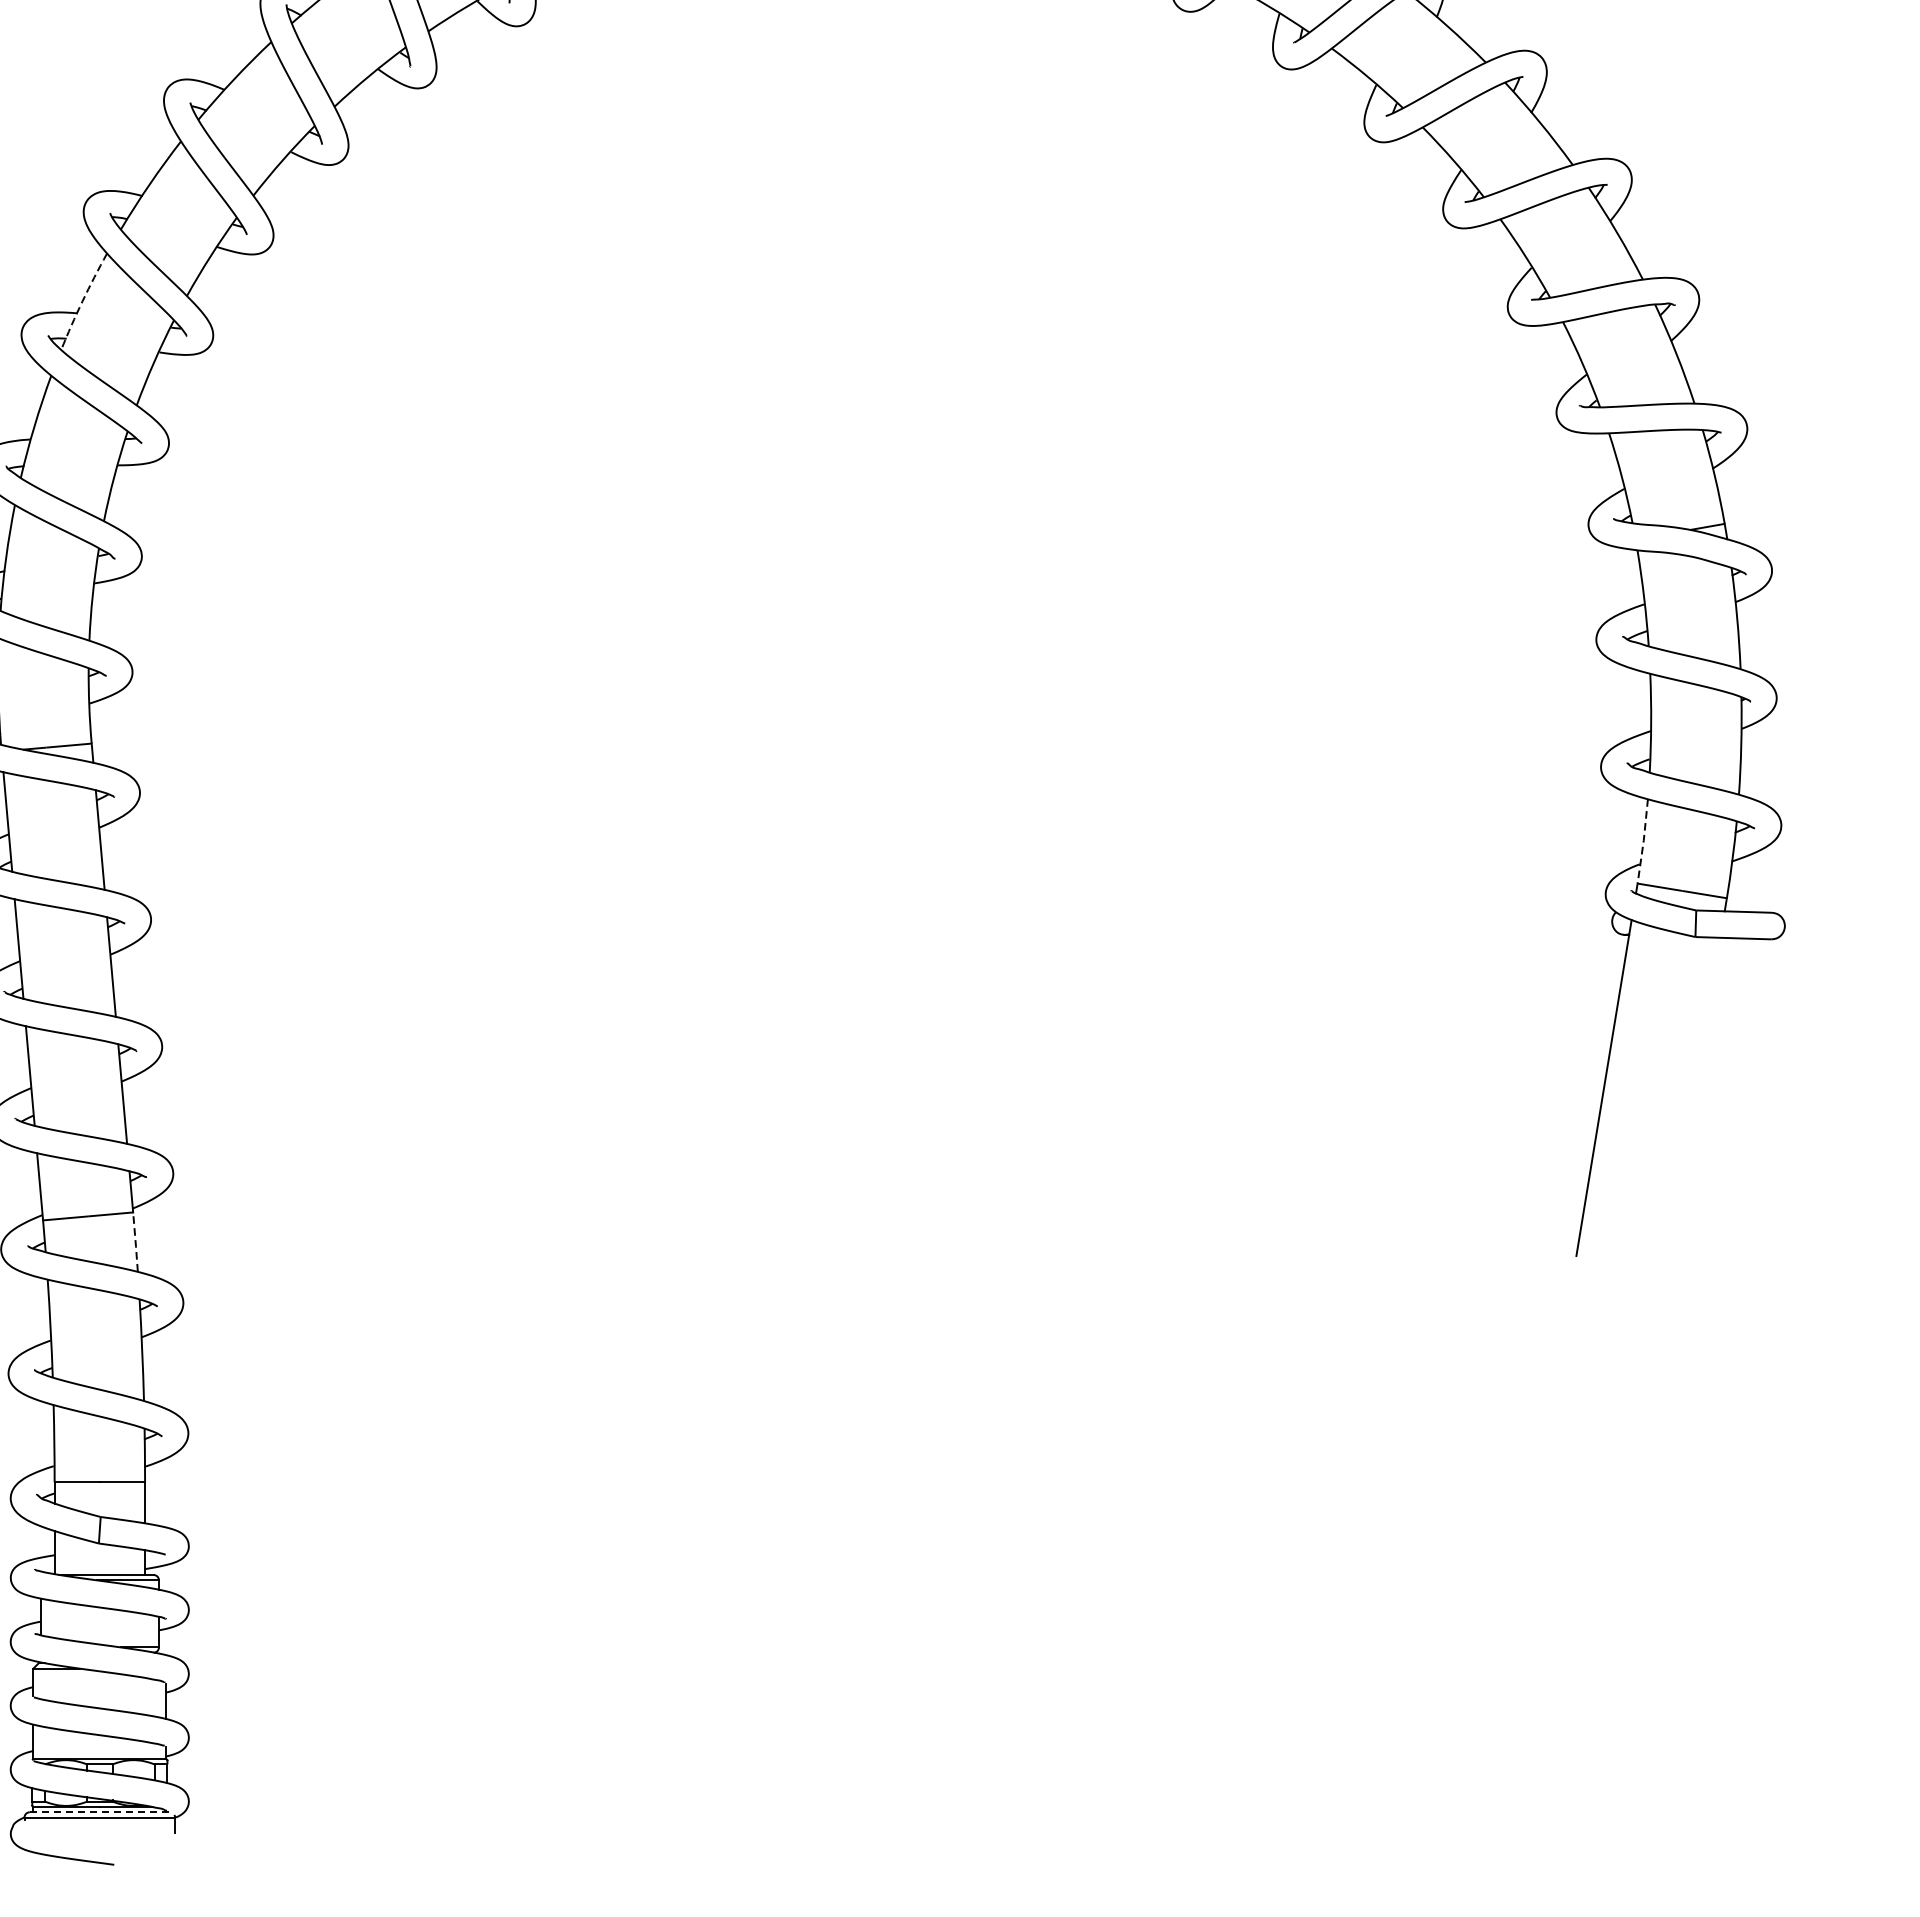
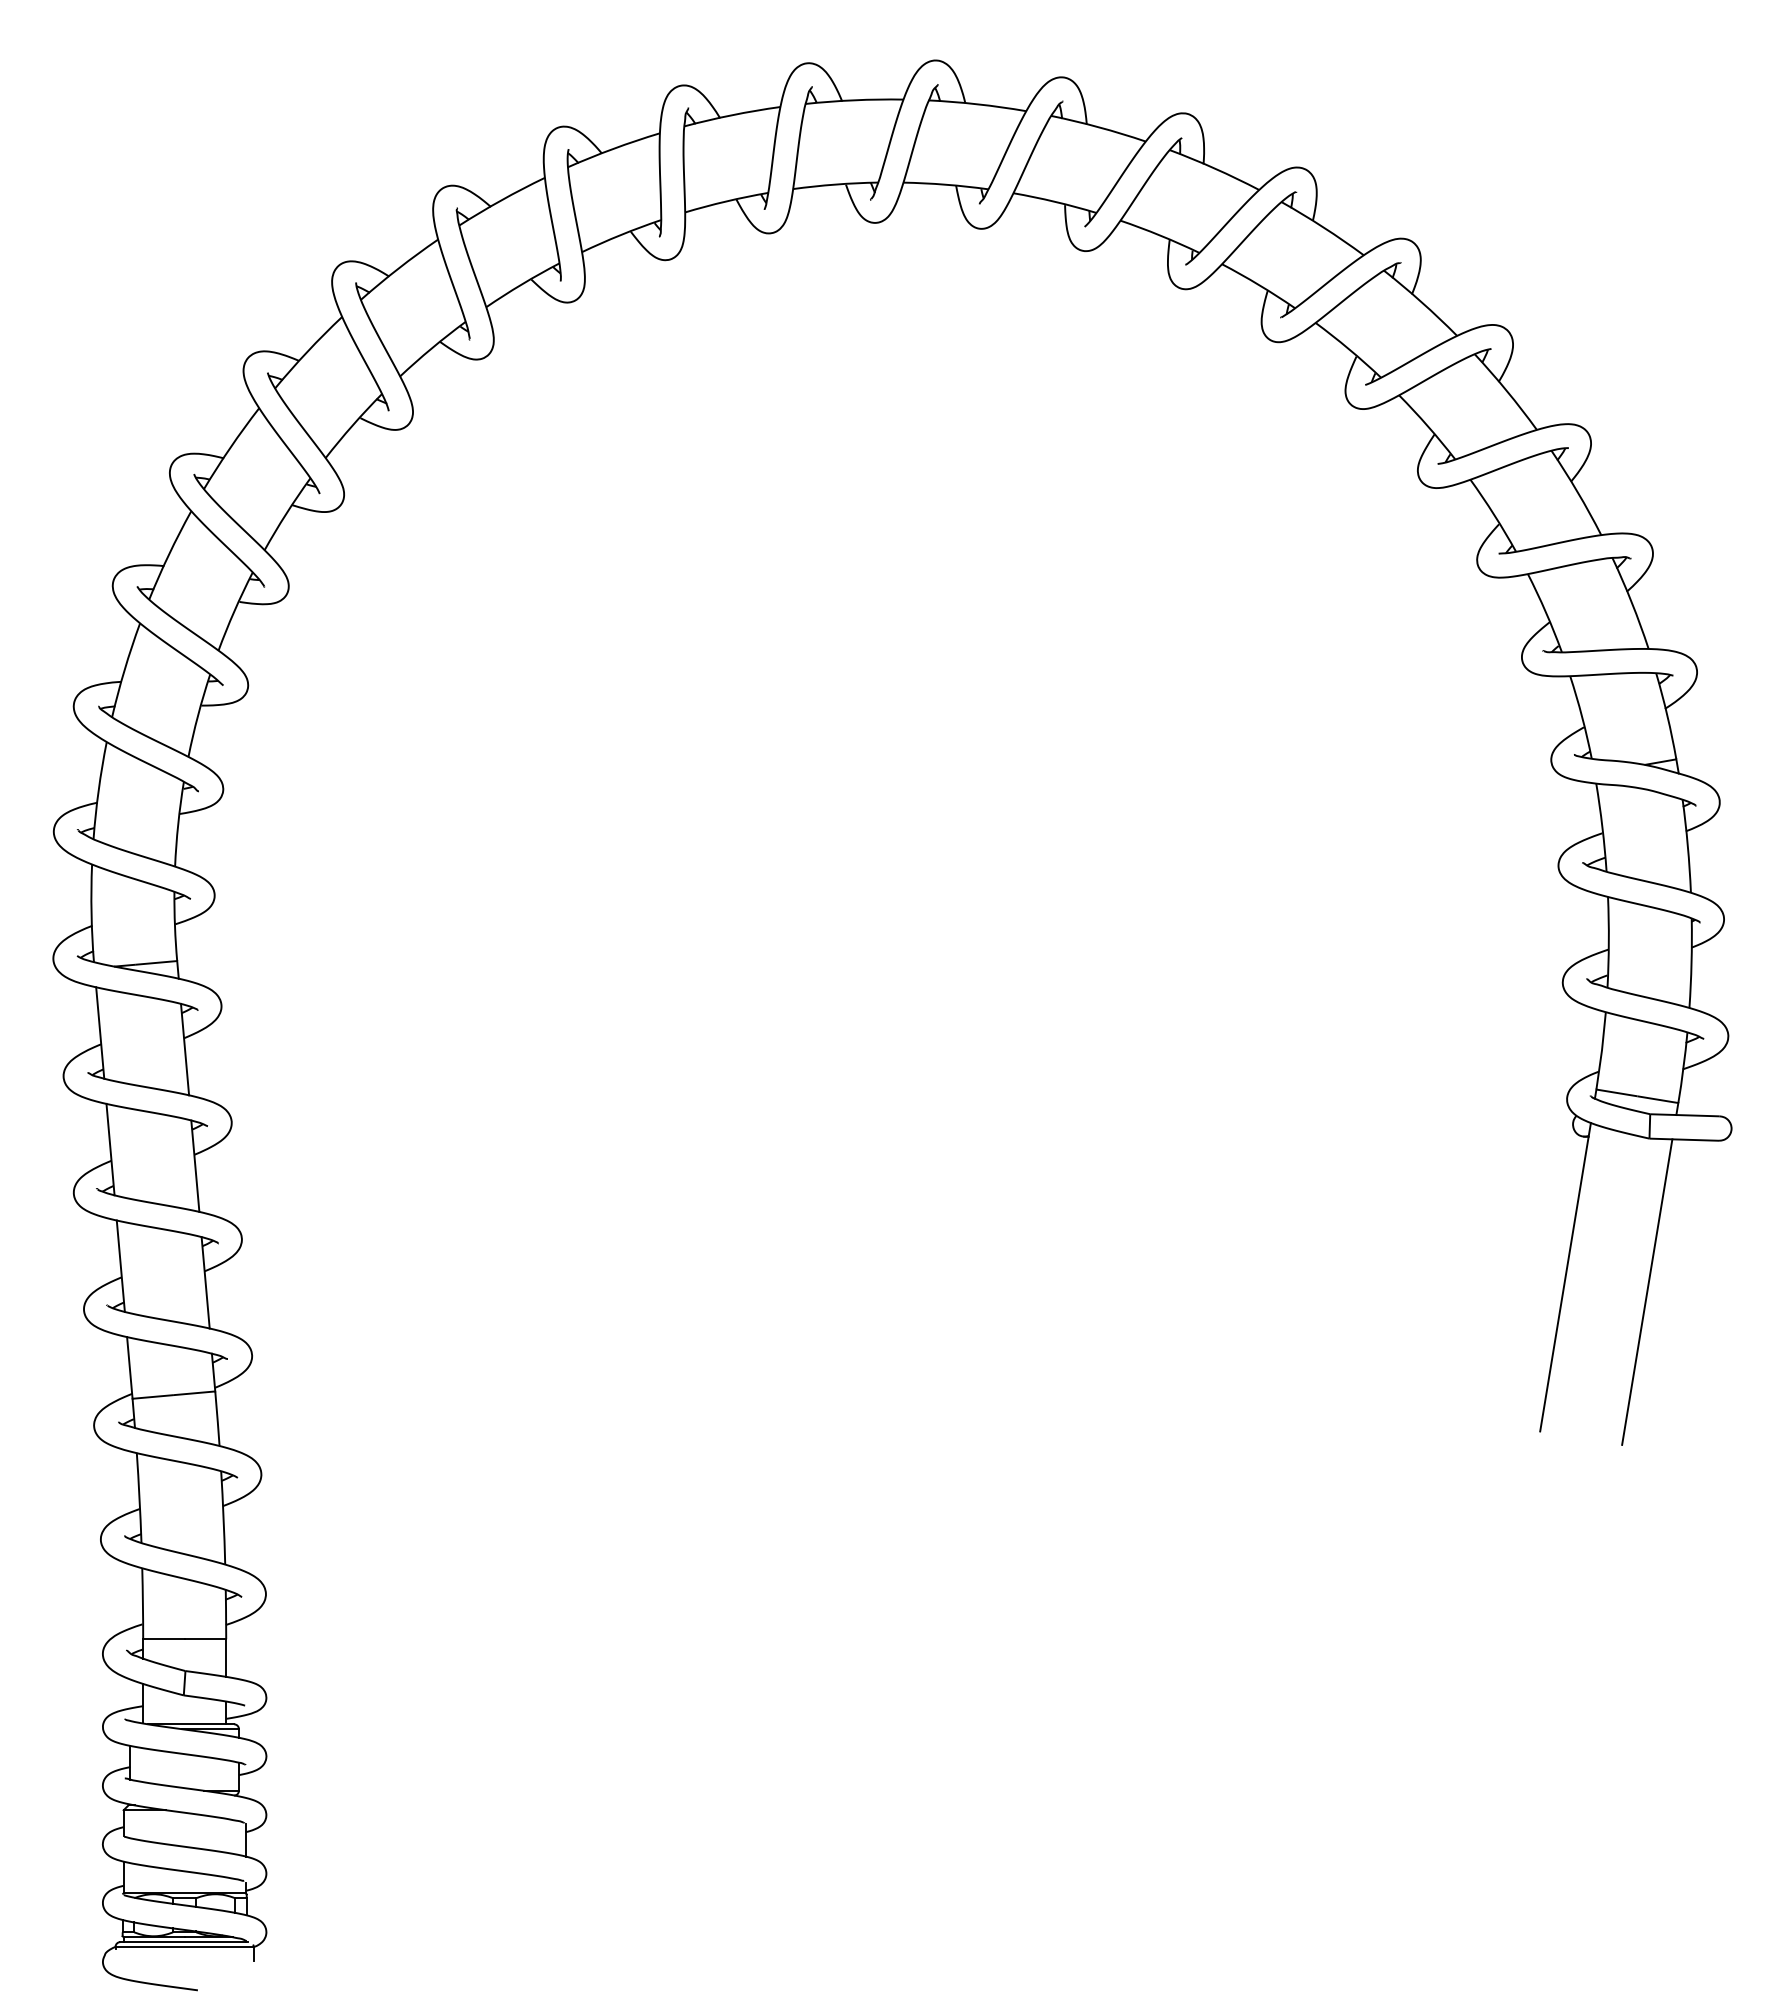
arc: (82, 300) -> (168, 554), dashed -> solid
line: (1644, 841) -> (1602, 1050), dashed -> solid
line: (1693, 1103) -> (1647, 1291), added
line: (135, 1241) -> (217, 1418), dashed -> solid
line: (99, 1812) -> (184, 1942), dashed -> solid

